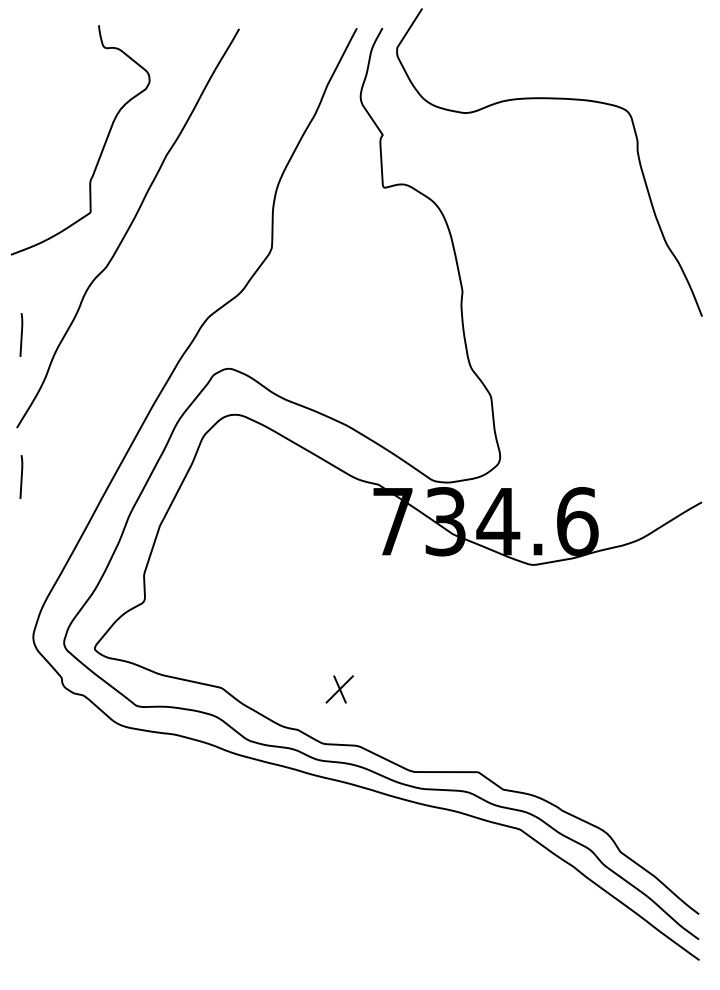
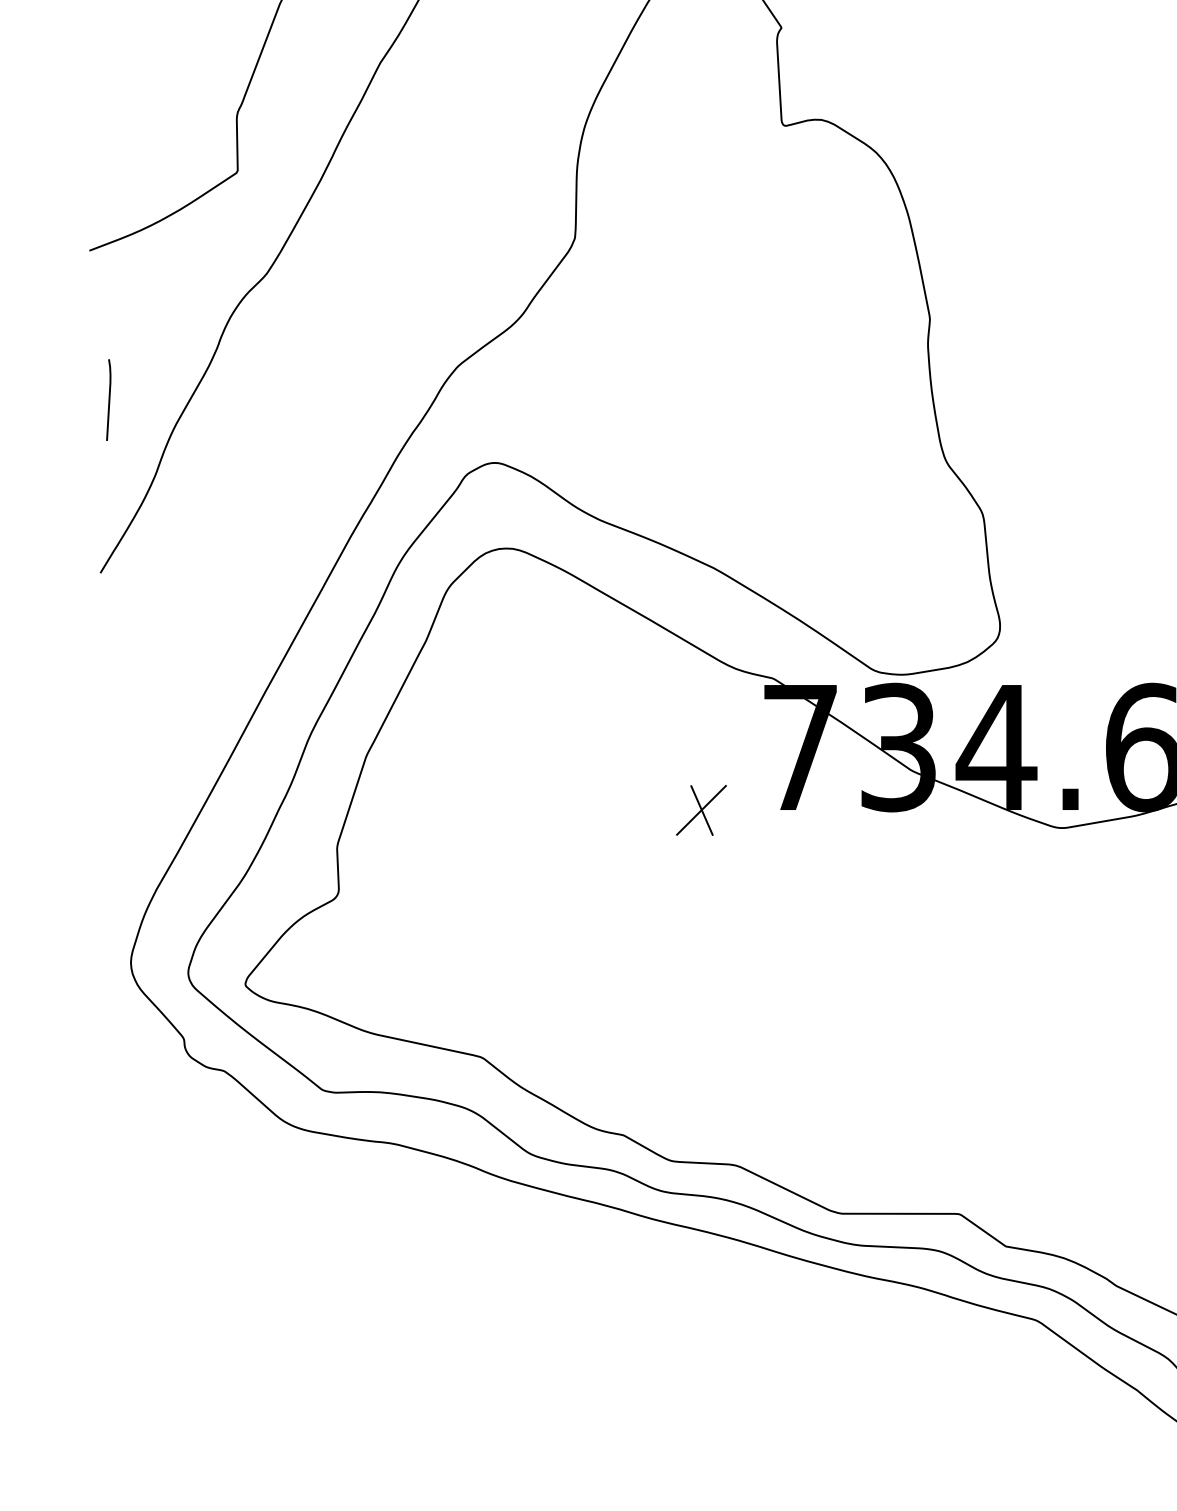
line: (21, 476) -> (108, 663), removed
part: (339, 689) -> (700, 810), moved

